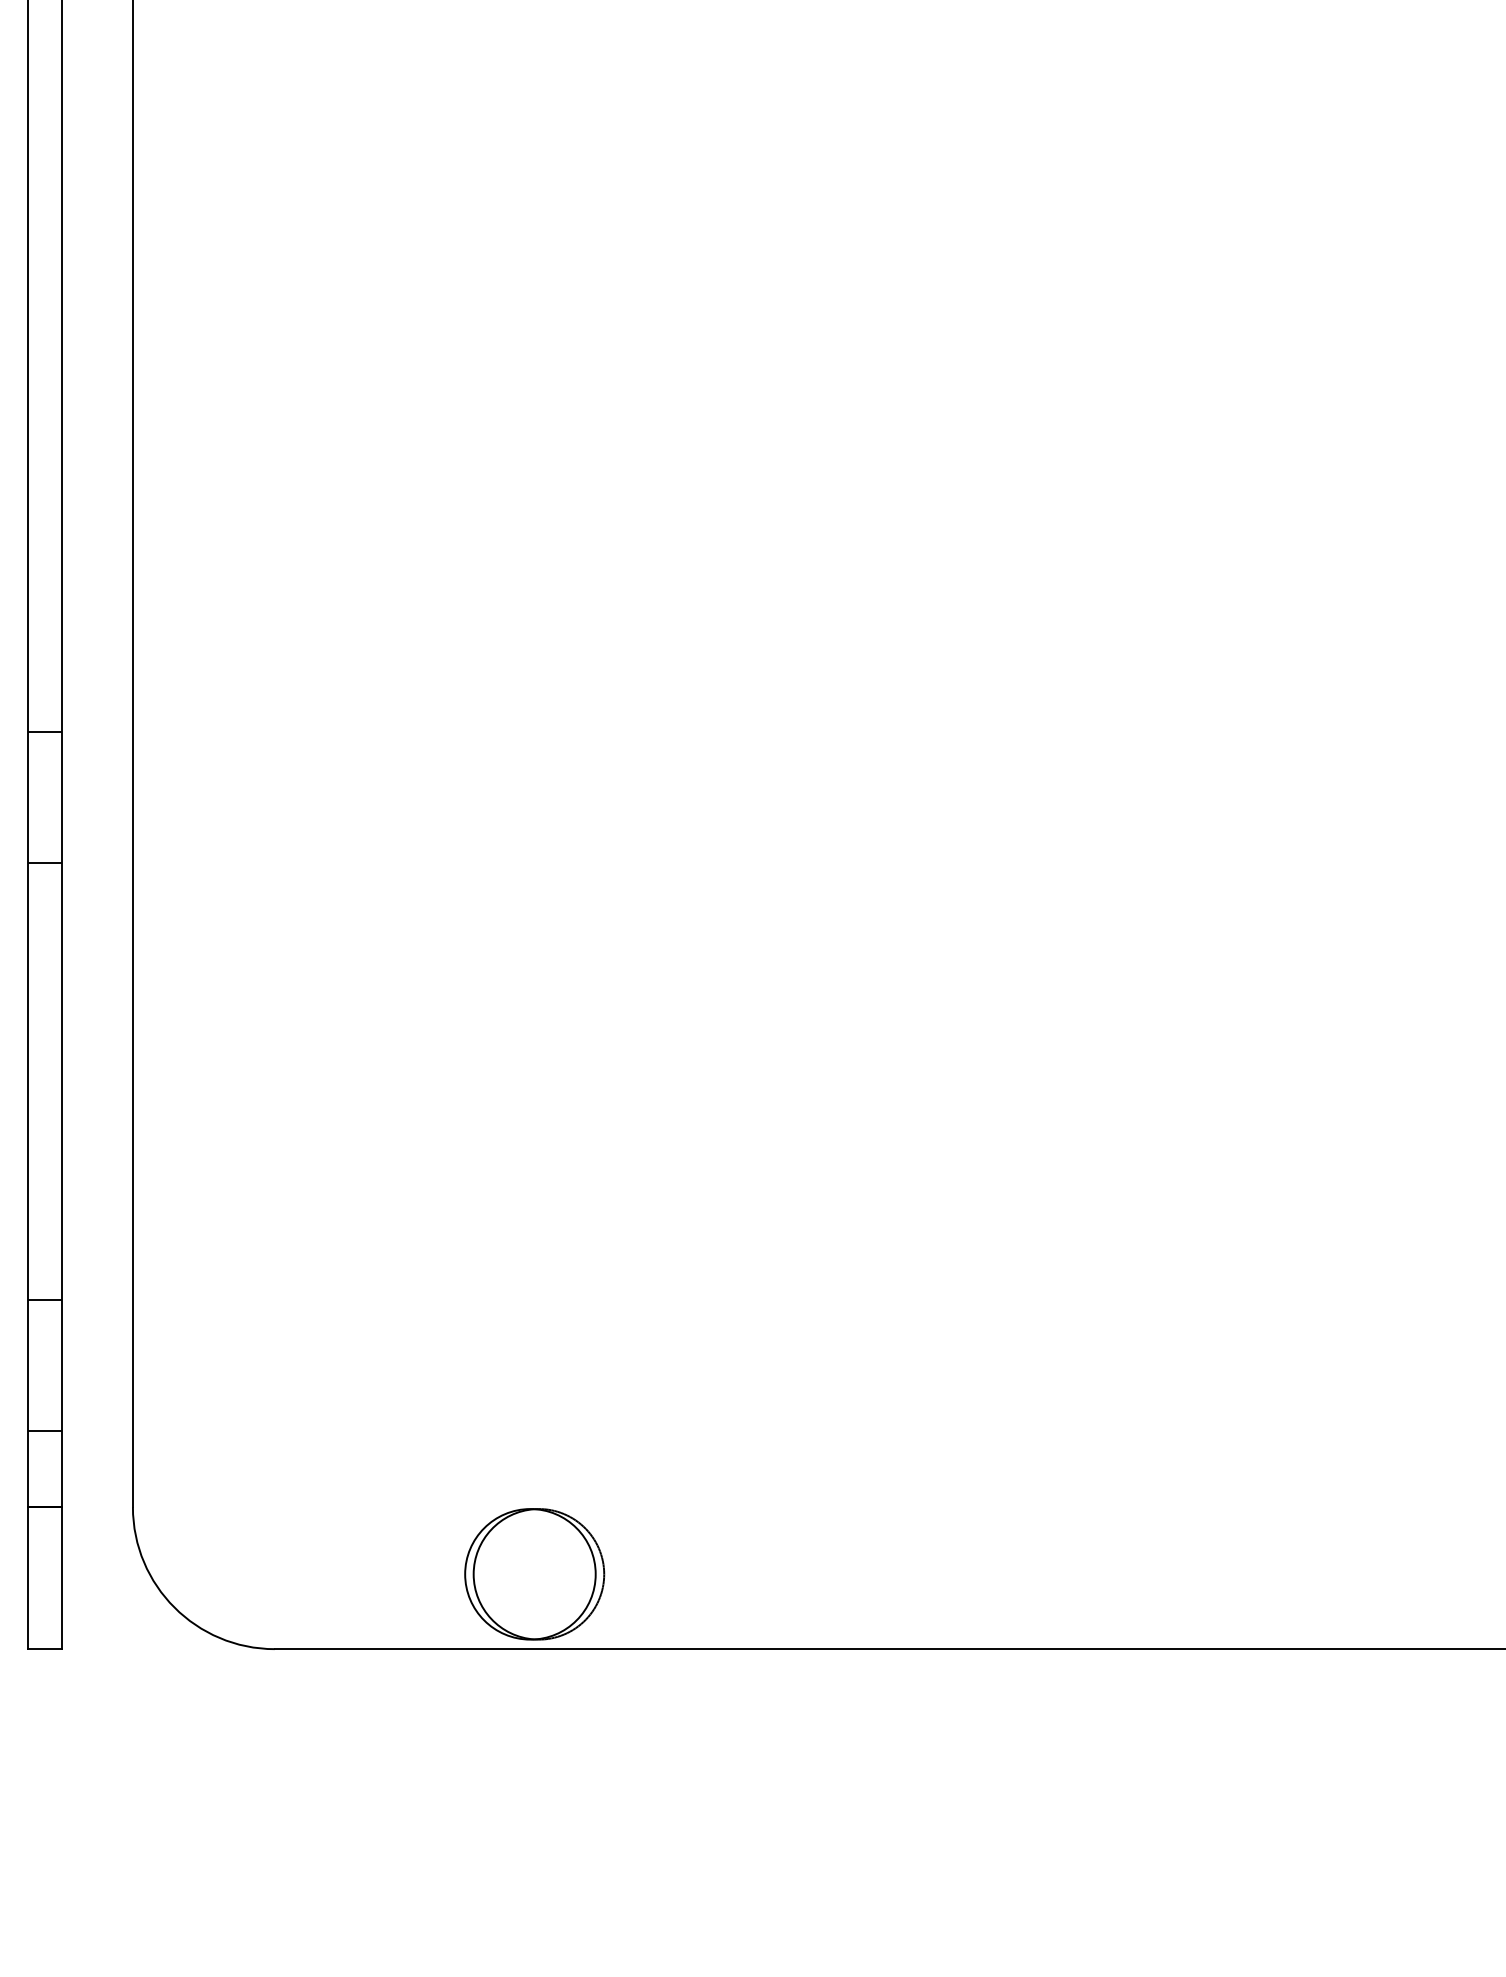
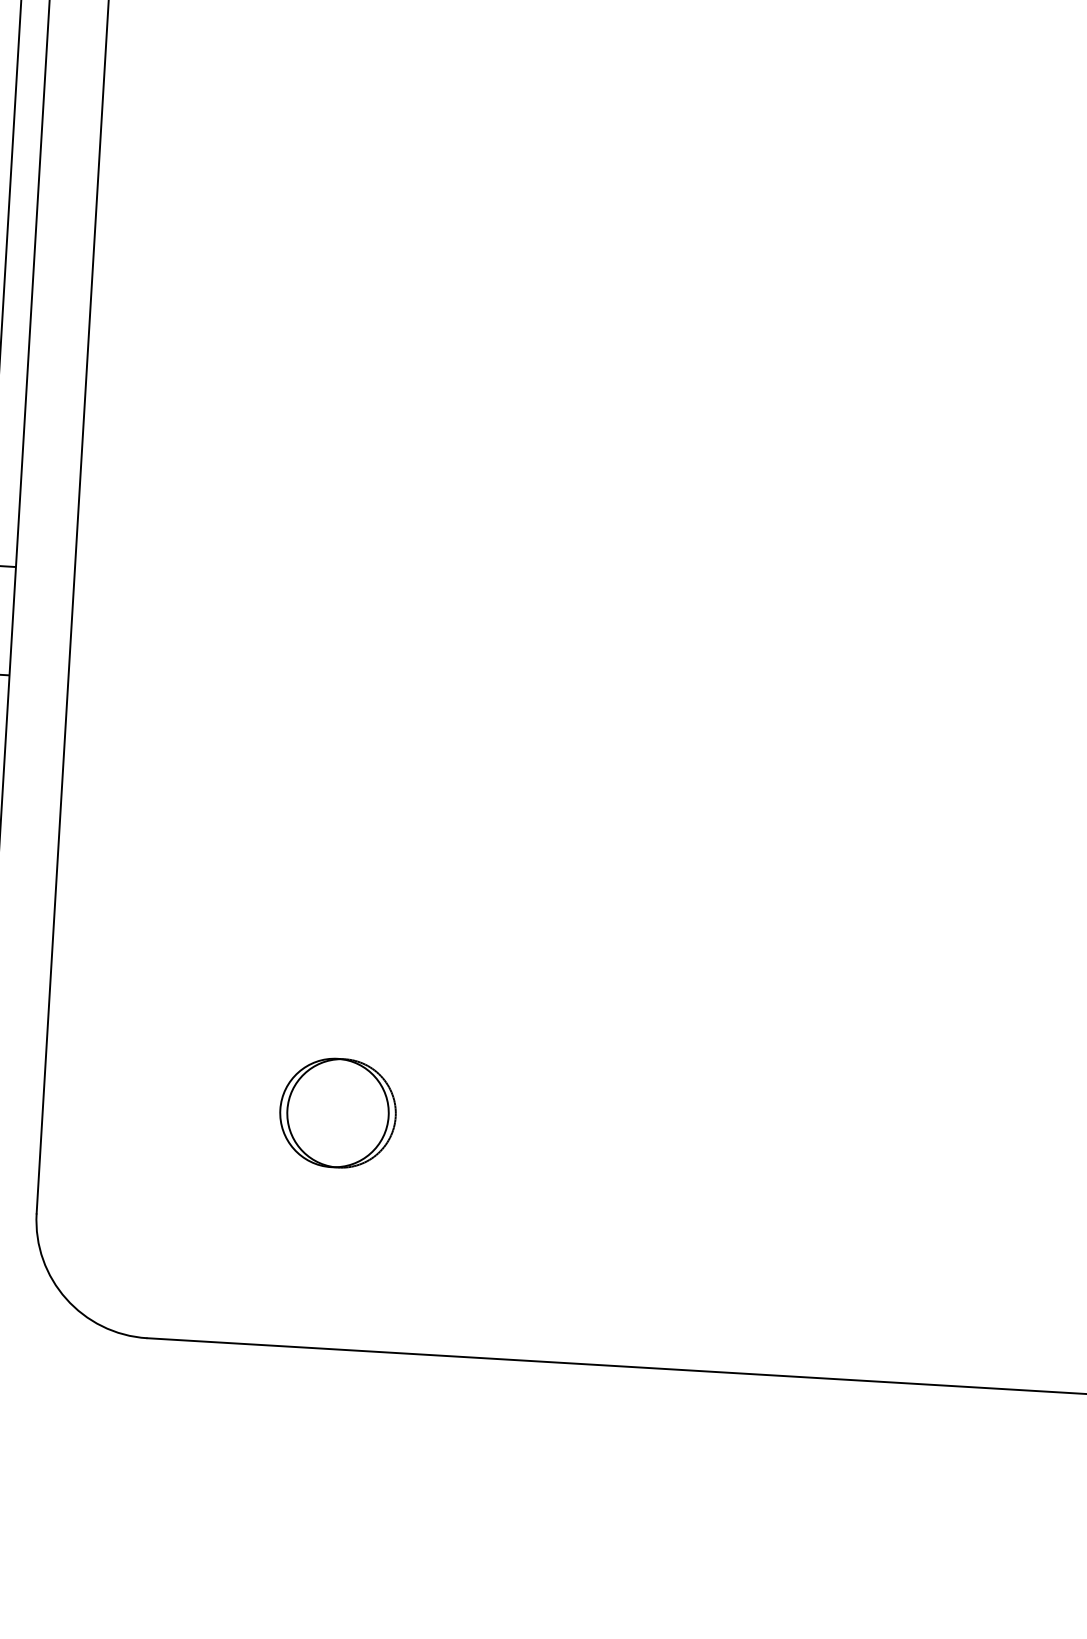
part: (534, 1574) -> (337, 1113), moved

